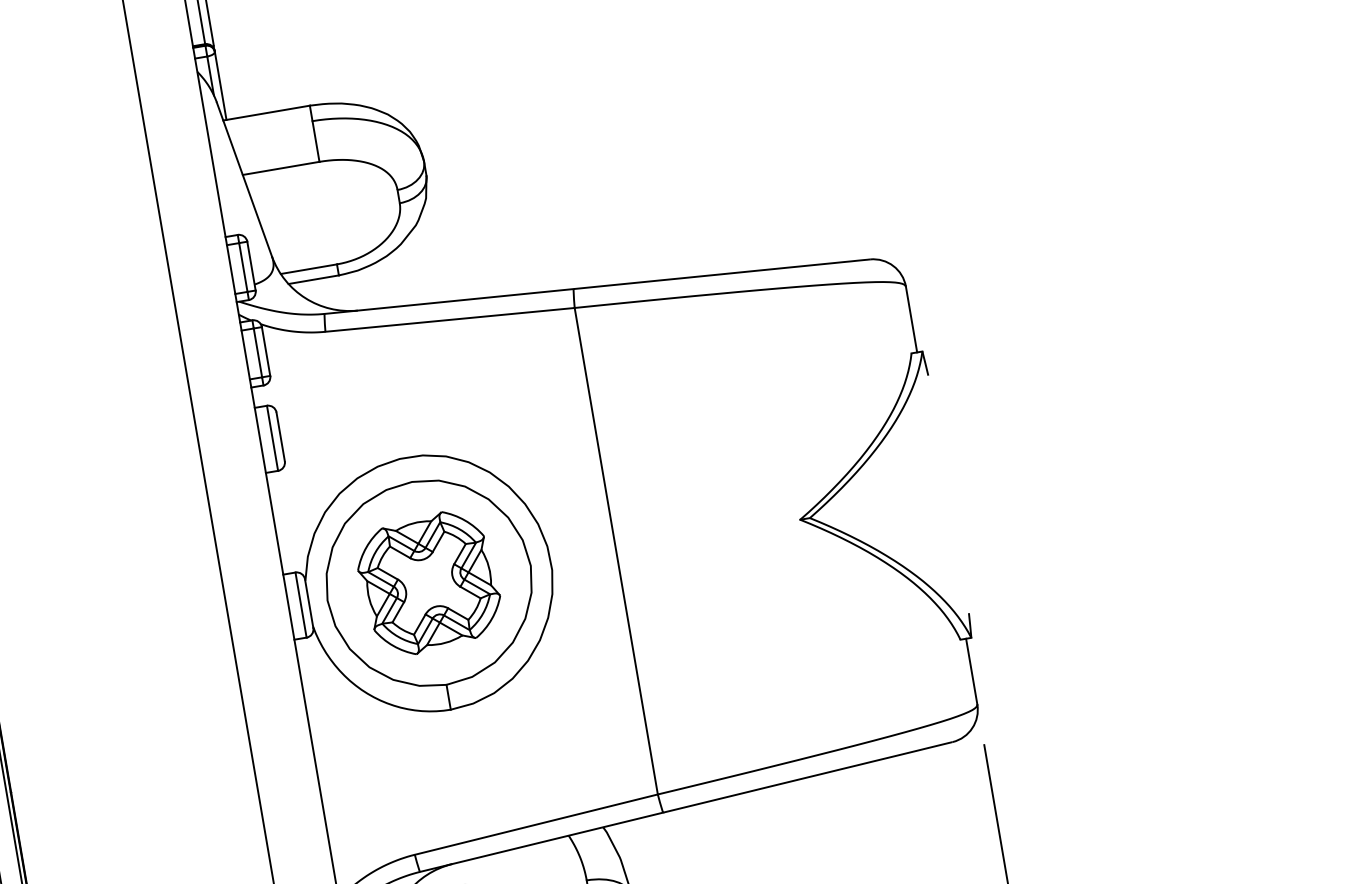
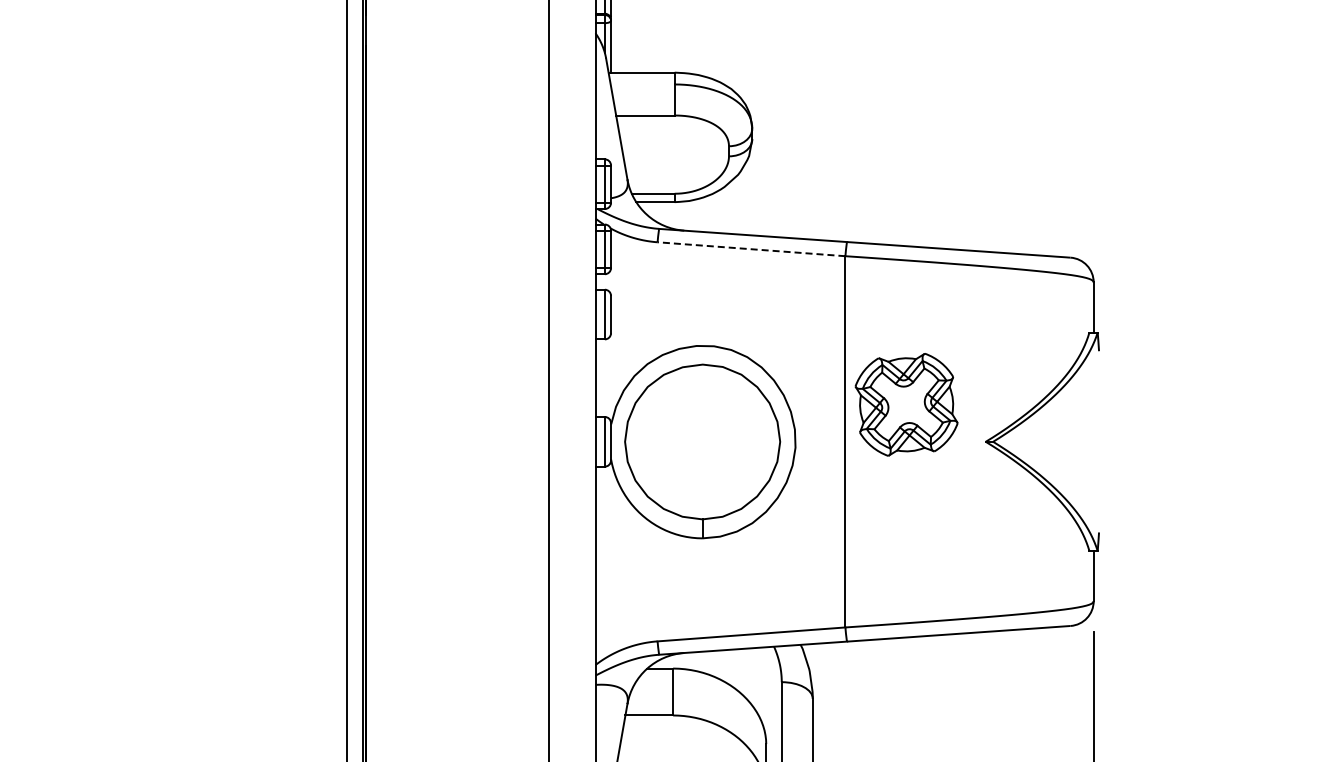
line: (450, 320) -> (751, 249), solid -> dashed
part: (428, 582) -> (906, 404), moved

